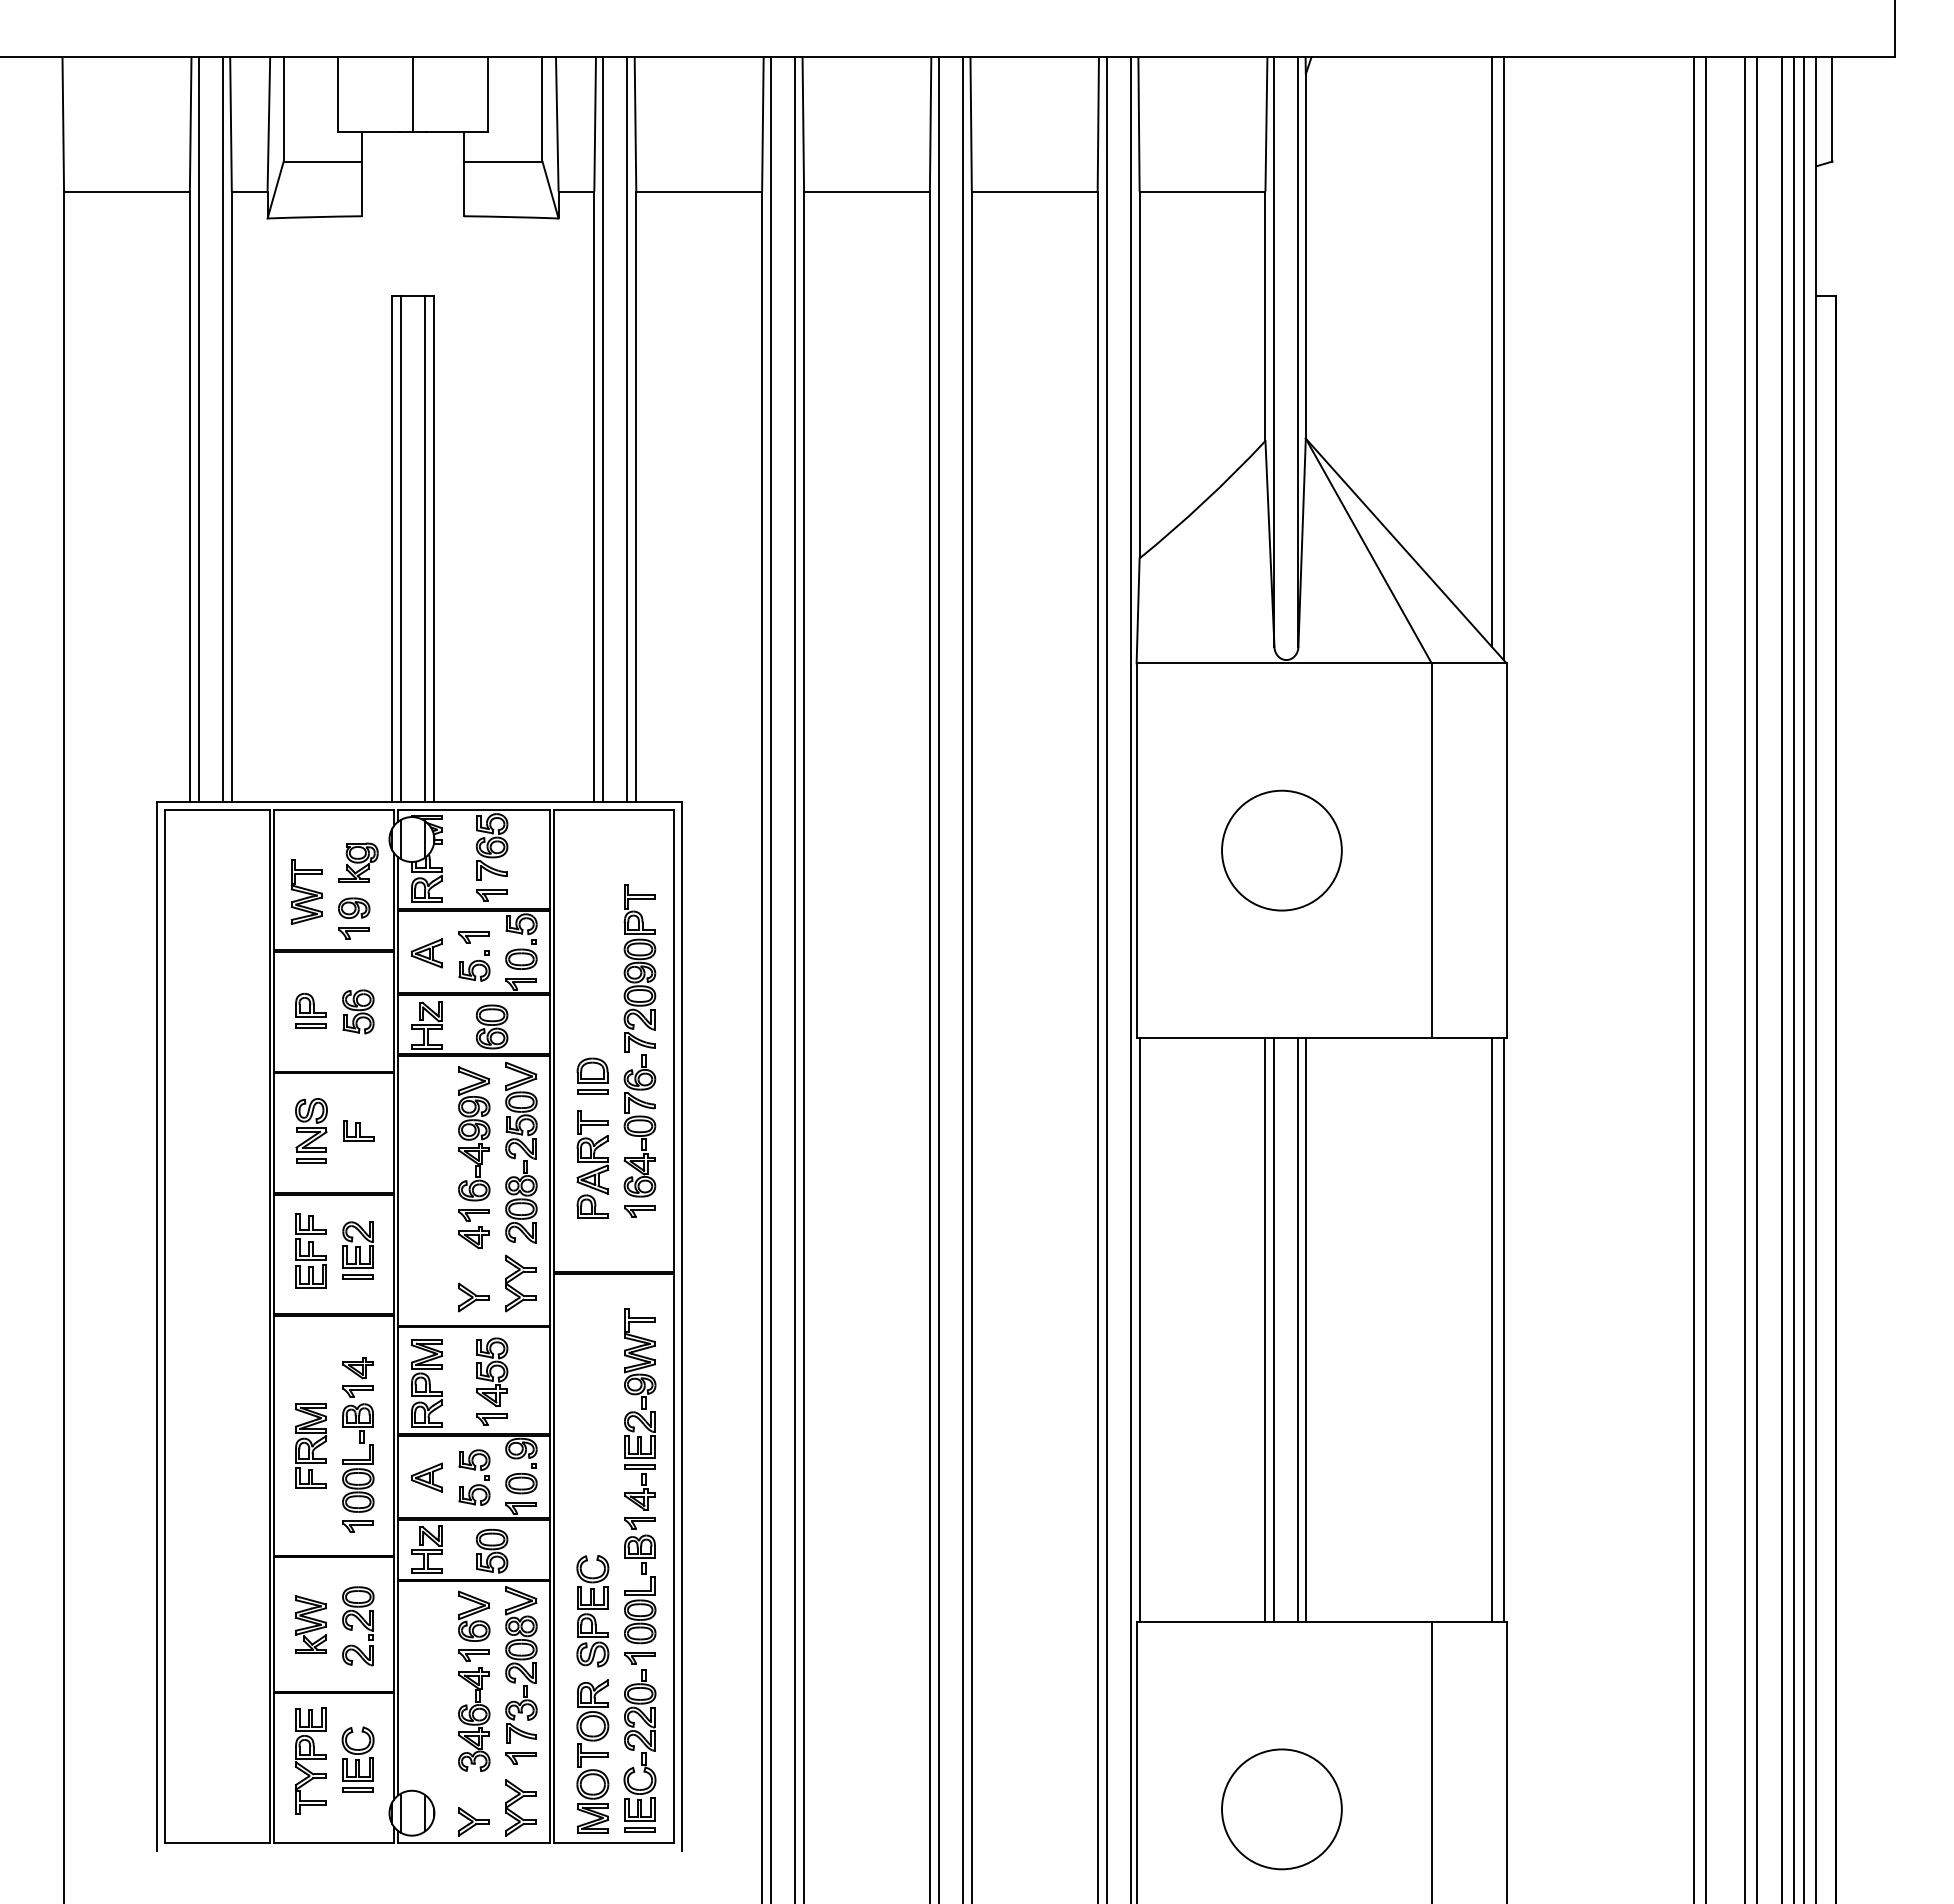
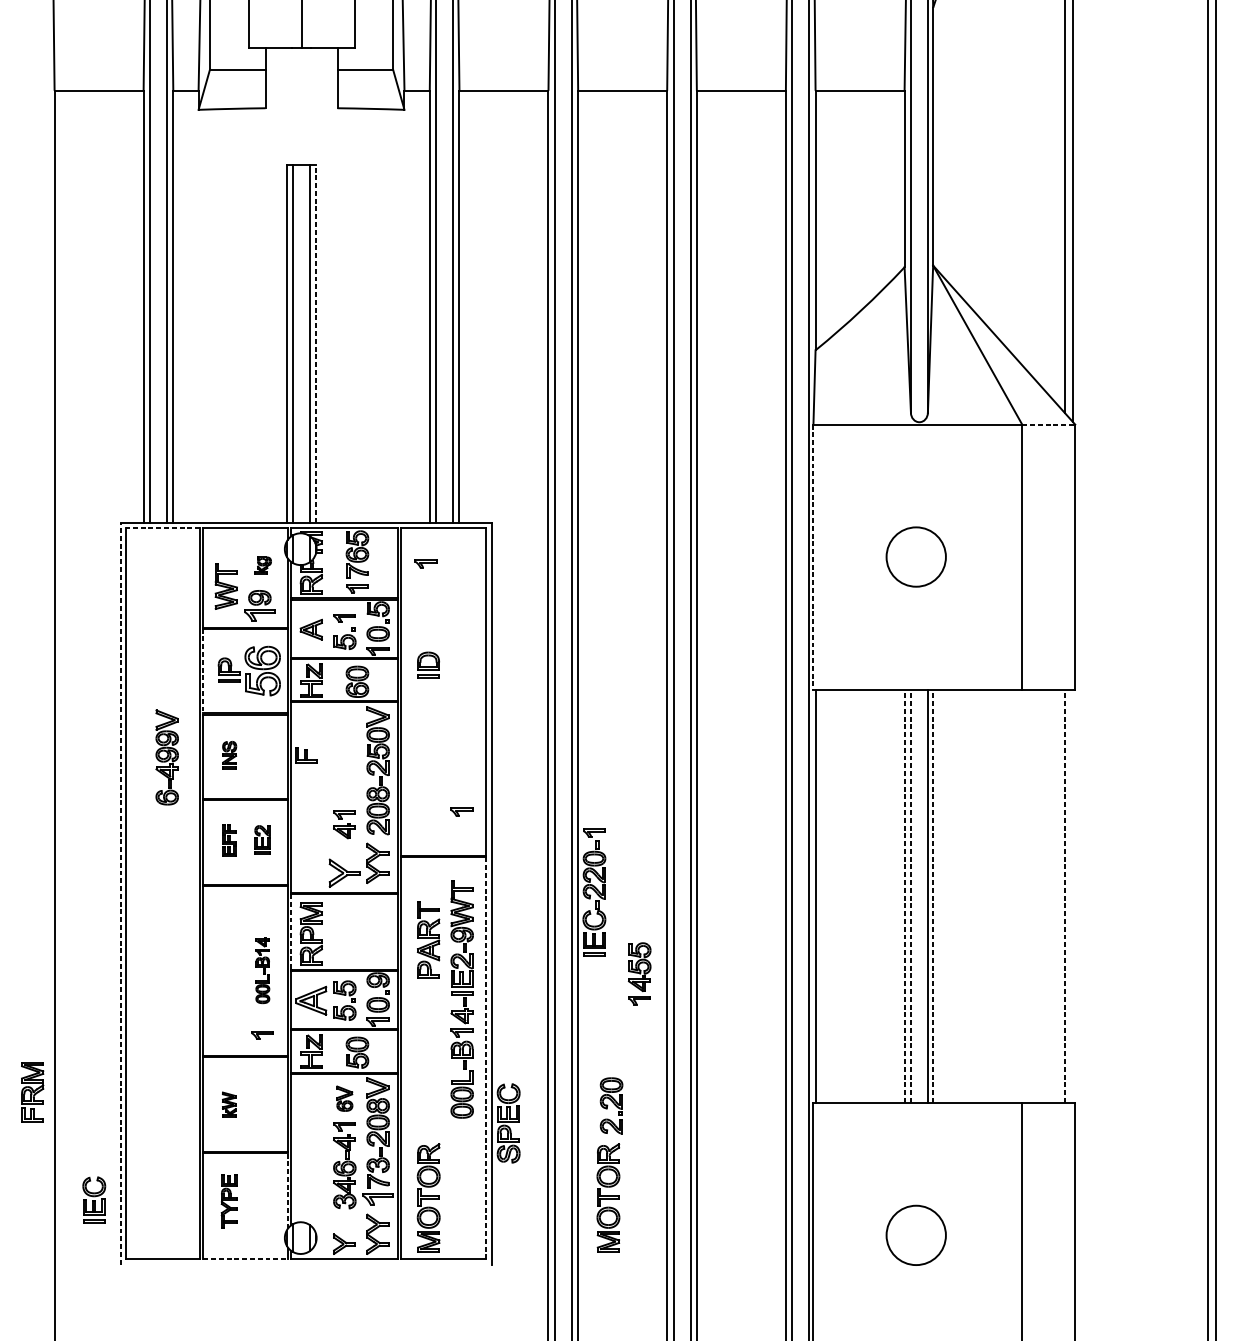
line: (434, 549) -> (316, 344), solid -> dashed
line: (1469, 663) -> (1048, 424), solid -> dashed
line: (216, 809) -> (162, 527), solid -> dashed
circle: (1281, 850) -> (915, 556), size x0.7
line: (1136, 851) -> (813, 557), solid -> dashed
part: (588, 860) -> (425, 564), added
part: (358, 862) -> (262, 565), size x0.6
part: (353, 933) -> (259, 615), size x1.4
line: (274, 1011) -> (203, 670), solid -> dashed
part: (358, 1011) -> (262, 670), size x1.6
part: (639, 1040) -> (461, 691), removed
part: (592, 1075) -> (428, 664), moved
part: (311, 1130) -> (229, 755), size x0.6
part: (358, 1130) -> (306, 755), moved
part: (474, 1133) -> (167, 757), moved
part: (592, 1164) -> (428, 939), moved
part: (310, 1250) -> (228, 839), size x0.6
part: (357, 1250) -> (262, 839), size x0.7
part: (473, 1297) -> (344, 873), size x1.4
line: (157, 1325) -> (120, 893), solid -> dashed
line: (1265, 1329) -> (904, 895), solid -> dashed
line: (1274, 1329) -> (910, 895), solid -> dashed
line: (1305, 1329) -> (932, 895), solid -> dashed
line: (1491, 1329) -> (1064, 895), solid -> dashed
line: (1503, 1329) -> (1073, 895), removed
line: (398, 1380) -> (291, 931), solid -> dashed
part: (491, 1381) -> (639, 973), moved
part: (358, 1434) -> (262, 970), size x0.6
part: (310, 1445) -> (32, 1091), moved
part: (426, 1477) -> (311, 1000), size x1.4
line: (674, 1558) -> (486, 1057), solid -> dashed
part: (592, 1611) -> (508, 1123), moved
part: (474, 1615) -> (344, 1098), size x0.7
part: (310, 1624) -> (228, 1104), size x0.6
part: (358, 1626) -> (611, 1106), moved
part: (639, 1742) -> (594, 893), moved
line: (393, 1746) -> (287, 1190), solid -> dashed
part: (846, 1756) -> (608, 1197), added
part: (520, 1758) -> (377, 1199), size x1.4
part: (357, 1759) -> (93, 1200), moved
part: (310, 1760) -> (228, 1200), size x0.7
circle: (1281, 1809) -> (915, 1235), size x0.7
line: (334, 1843) -> (245, 1259), solid -> dashed

